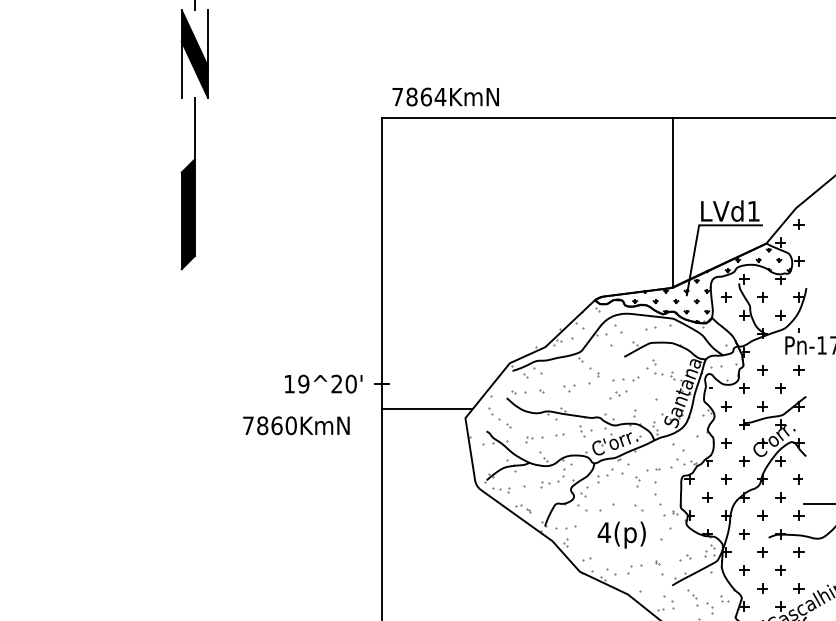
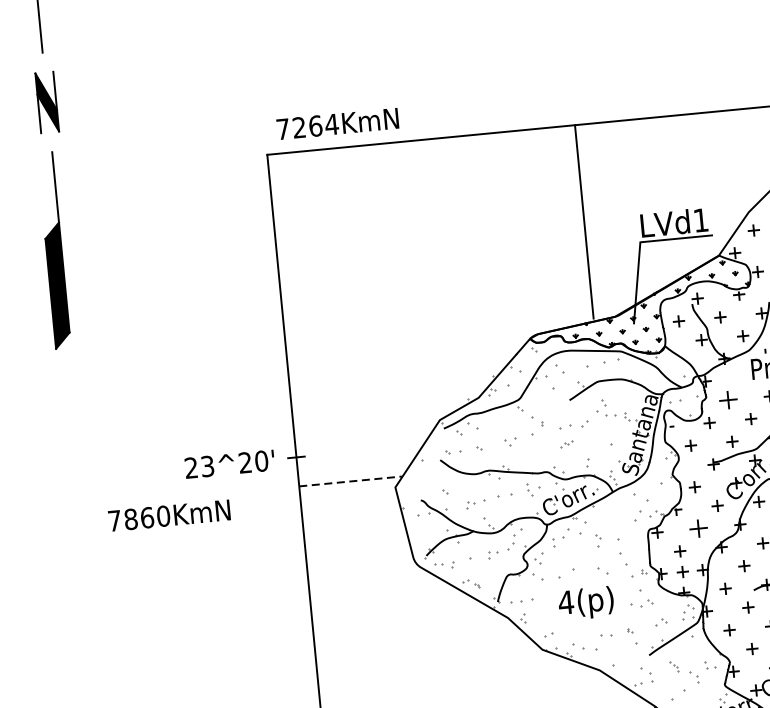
part: (194, 53) -> (46, 101), size x0.6
text: (411, 96) -> (298, 127), 7864KmN -> 7264KmN
line: (673, 202) -> (584, 221), moved
part: (650, 328) -> (596, 365), size x1.6
part: (762, 370) -> (728, 400), size x1.6
text: (296, 383) -> (199, 466), 19^ -> 23^
part: (618, 394) -> (567, 443), size x0.6
line: (427, 409) -> (351, 481), solid -> dashed
part: (494, 413) -> (427, 478), removed
text: (296, 425) -> (169, 515), moved
part: (559, 434) -> (504, 495), size x1.6
part: (653, 469) -> (615, 525), removed
part: (726, 479) -> (699, 528), size x1.6
part: (708, 515) -> (682, 571), added
part: (674, 539) -> (646, 602), added
part: (629, 569) -> (598, 641), size x1.6
part: (692, 597) -> (673, 666), size x0.6

